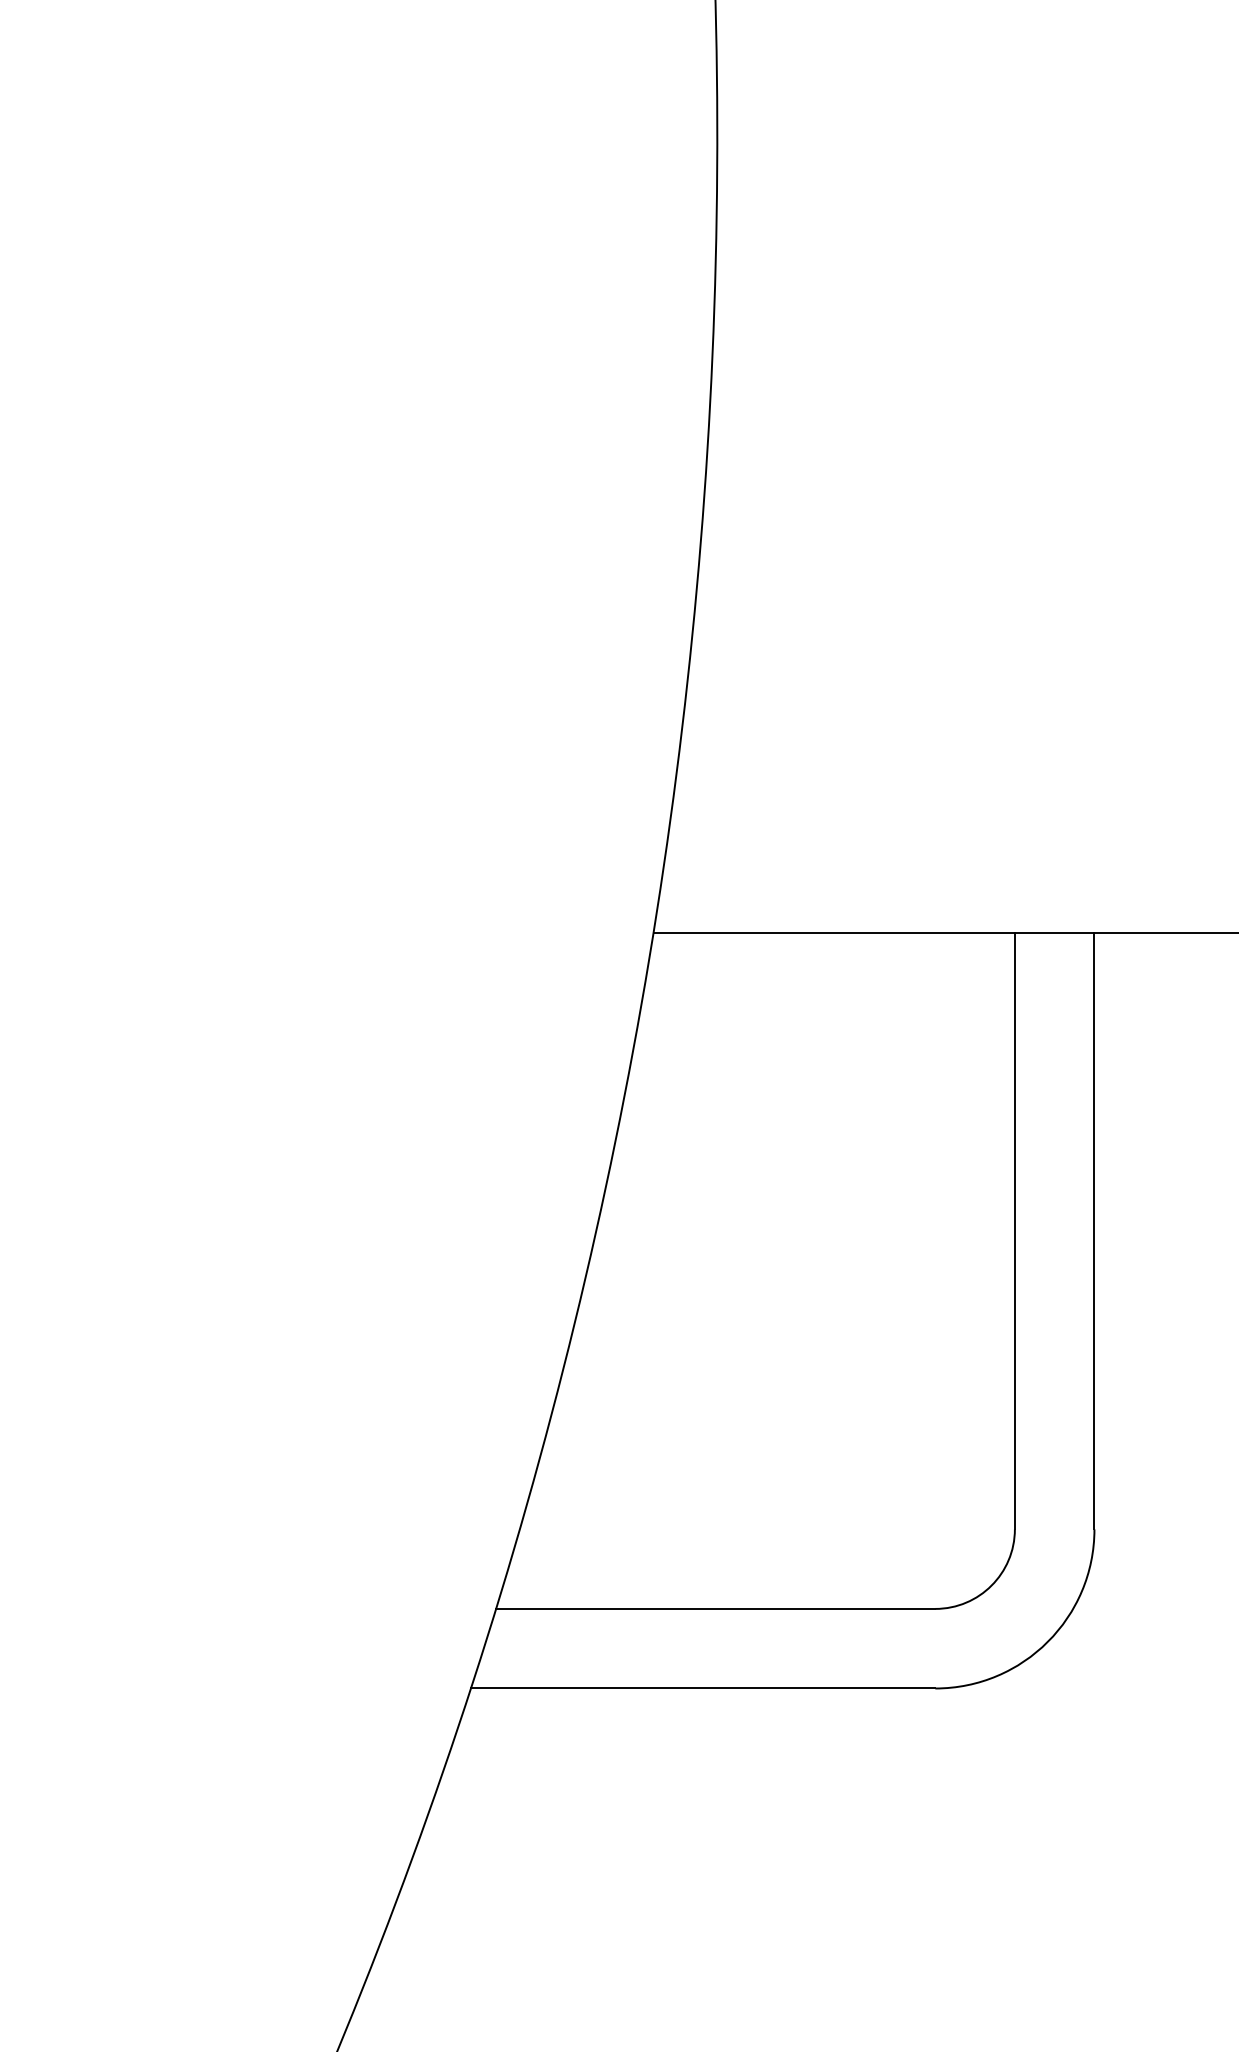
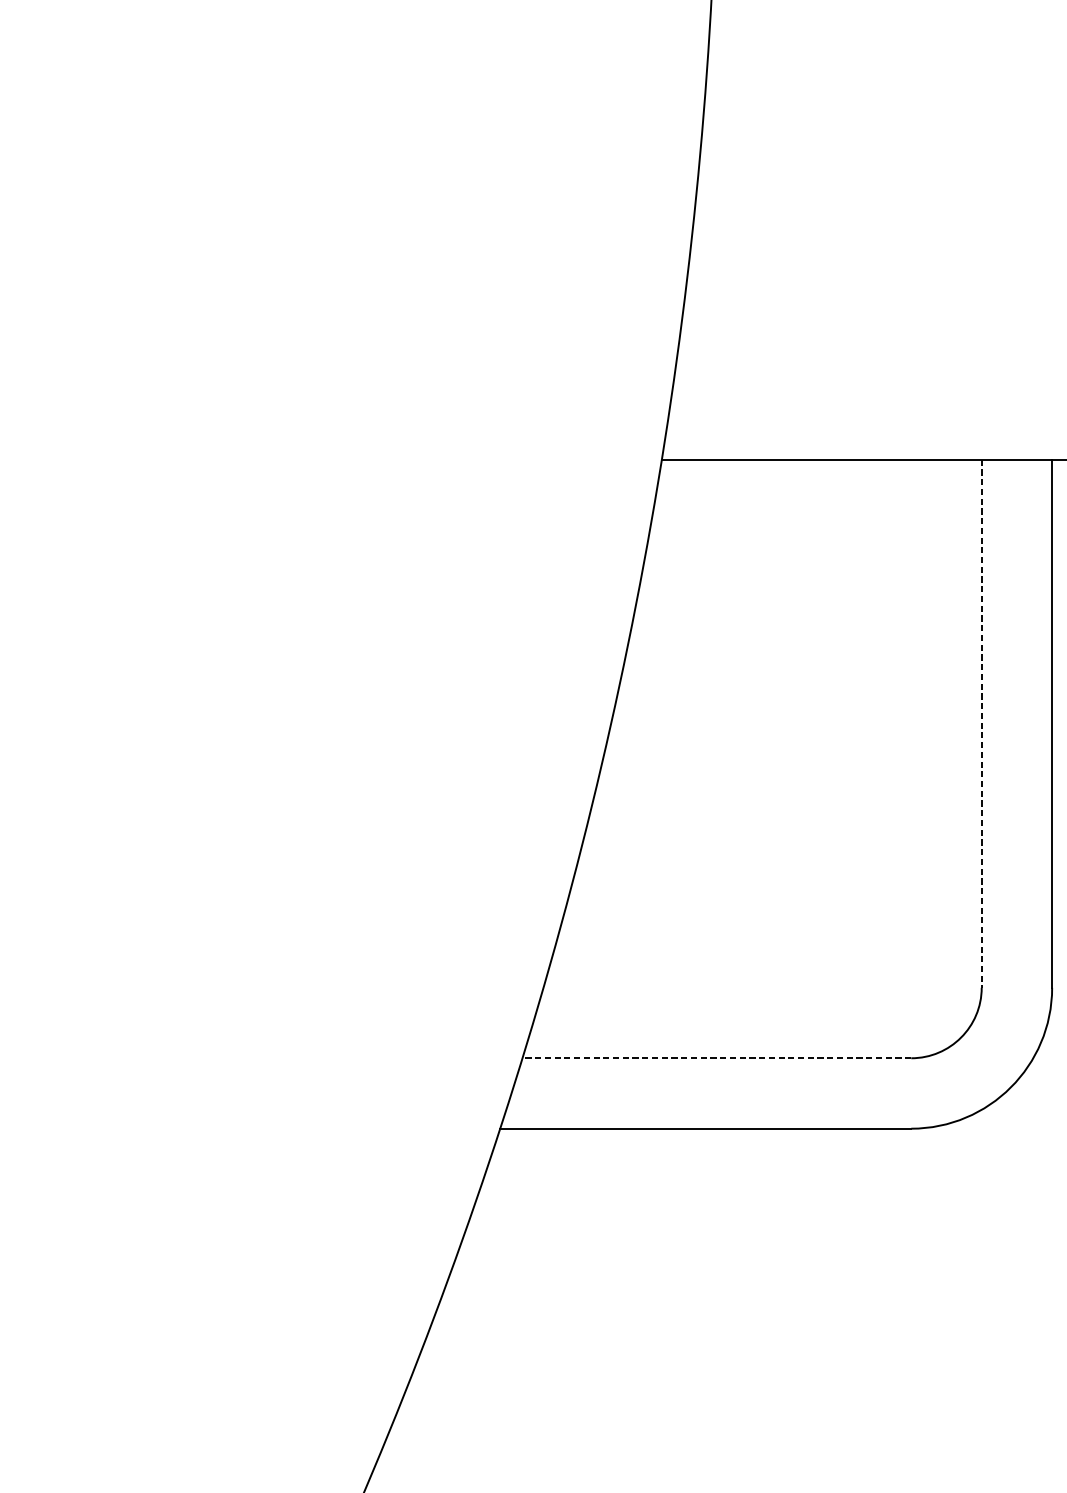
line: (1014, 1231) -> (981, 724), solid -> dashed
line: (715, 1608) -> (716, 1057), solid -> dashed

